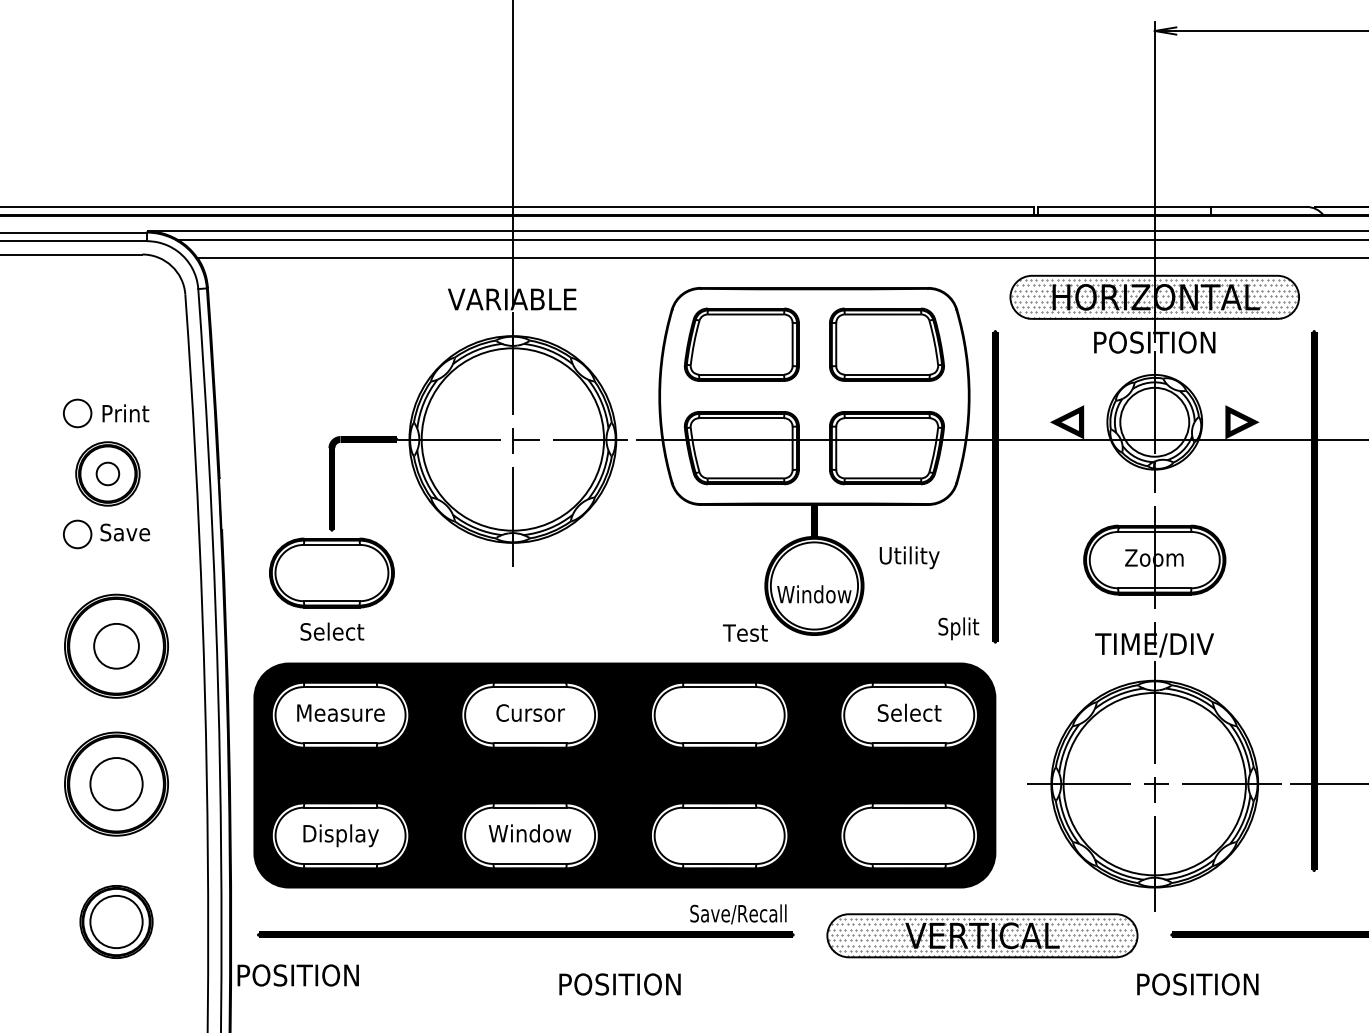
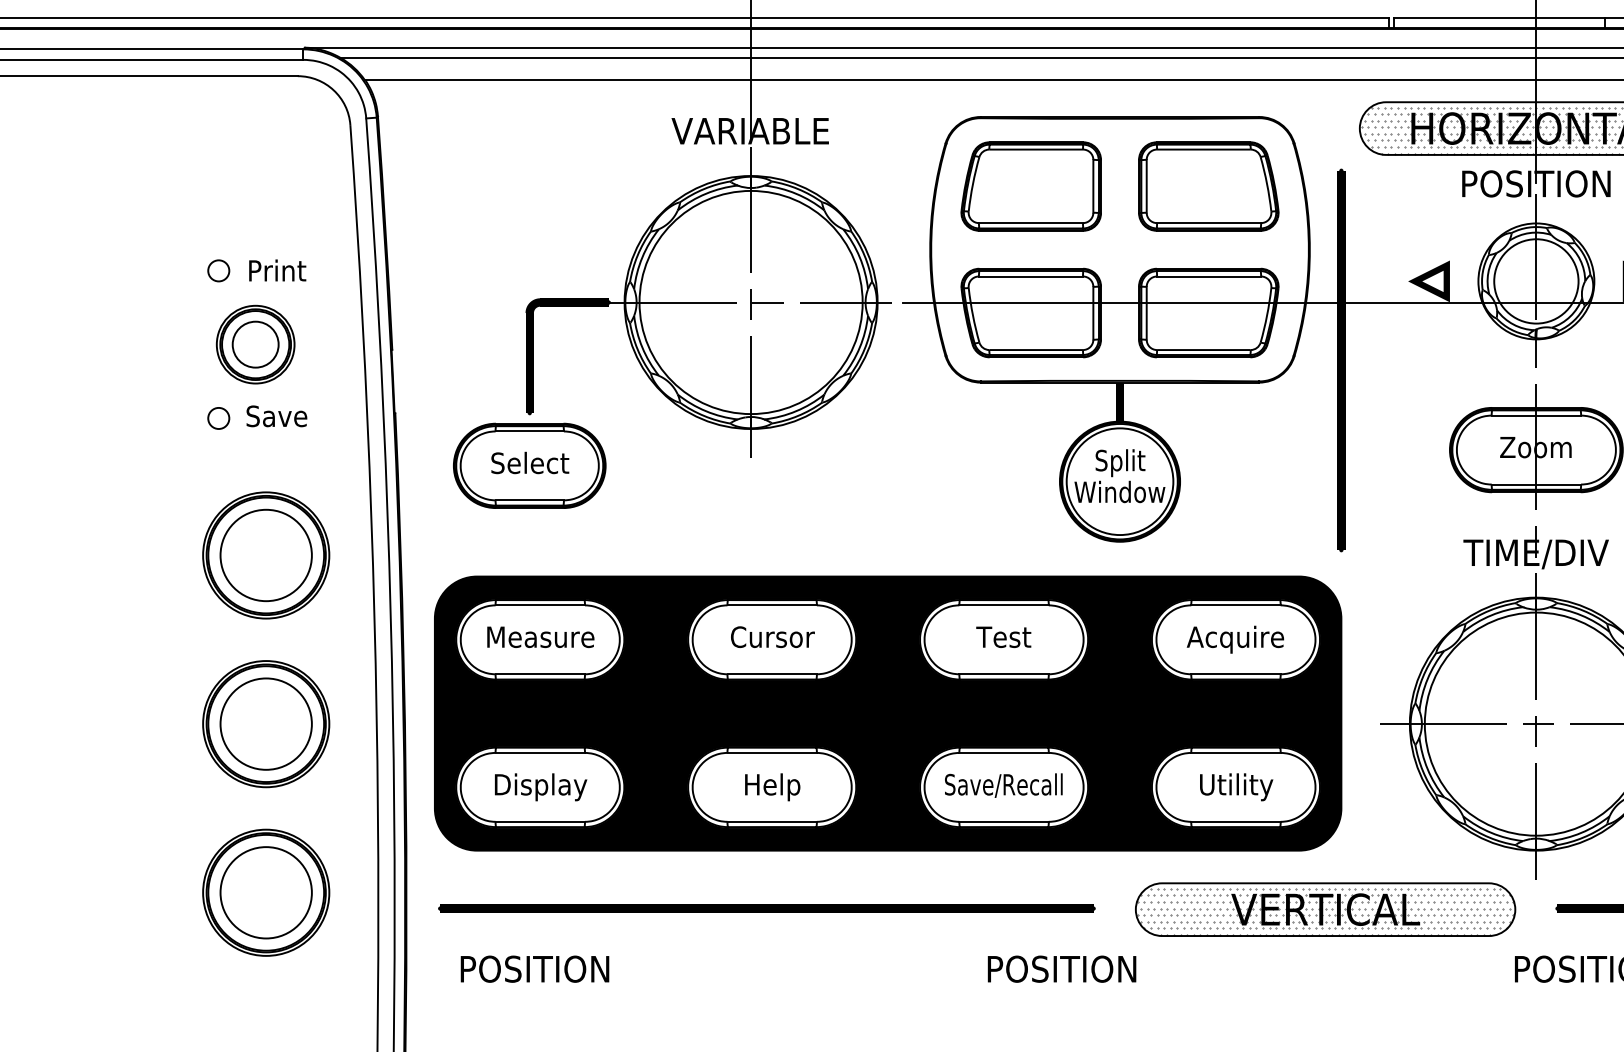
circle: (77, 413) -> (218, 270), size x0.62
circle: (107, 473) -> (255, 344), size x1.67
circle: (77, 533) -> (218, 417), size x0.62
text: (909, 557) -> (1236, 786), moved
text: (958, 628) -> (1120, 462), moved
text: (332, 631) -> (530, 462), moved
text: (745, 632) -> (1003, 636), moved
circle: (116, 645) -> (266, 554), size x1.67
text: (908, 714) -> (1235, 638), Select -> Acquire
circle: (116, 783) -> (266, 723), size x1.43
text: (529, 835) -> (771, 786), Window -> Help
text: (738, 914) -> (1003, 785), moved
part: (116, 921) -> (266, 892), size x1.43
text: (297, 975) -> (534, 969), moved
text: (619, 984) -> (1061, 969), moved

